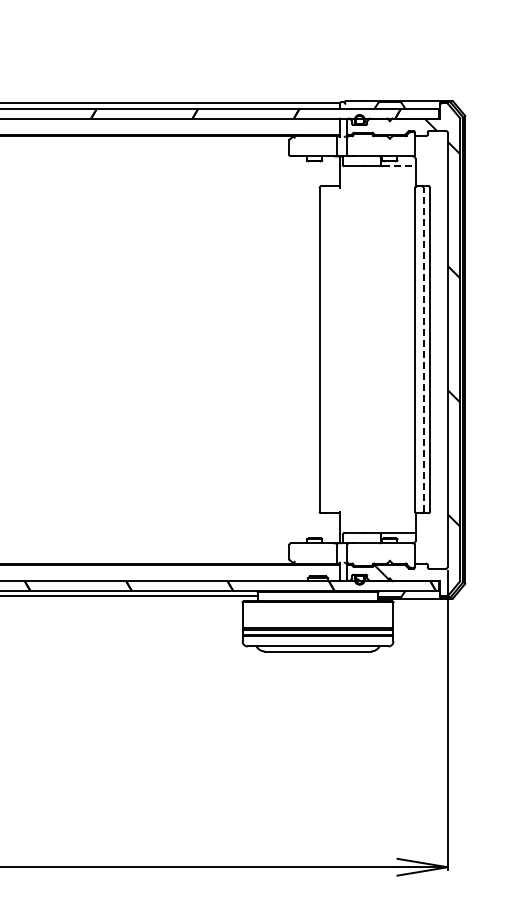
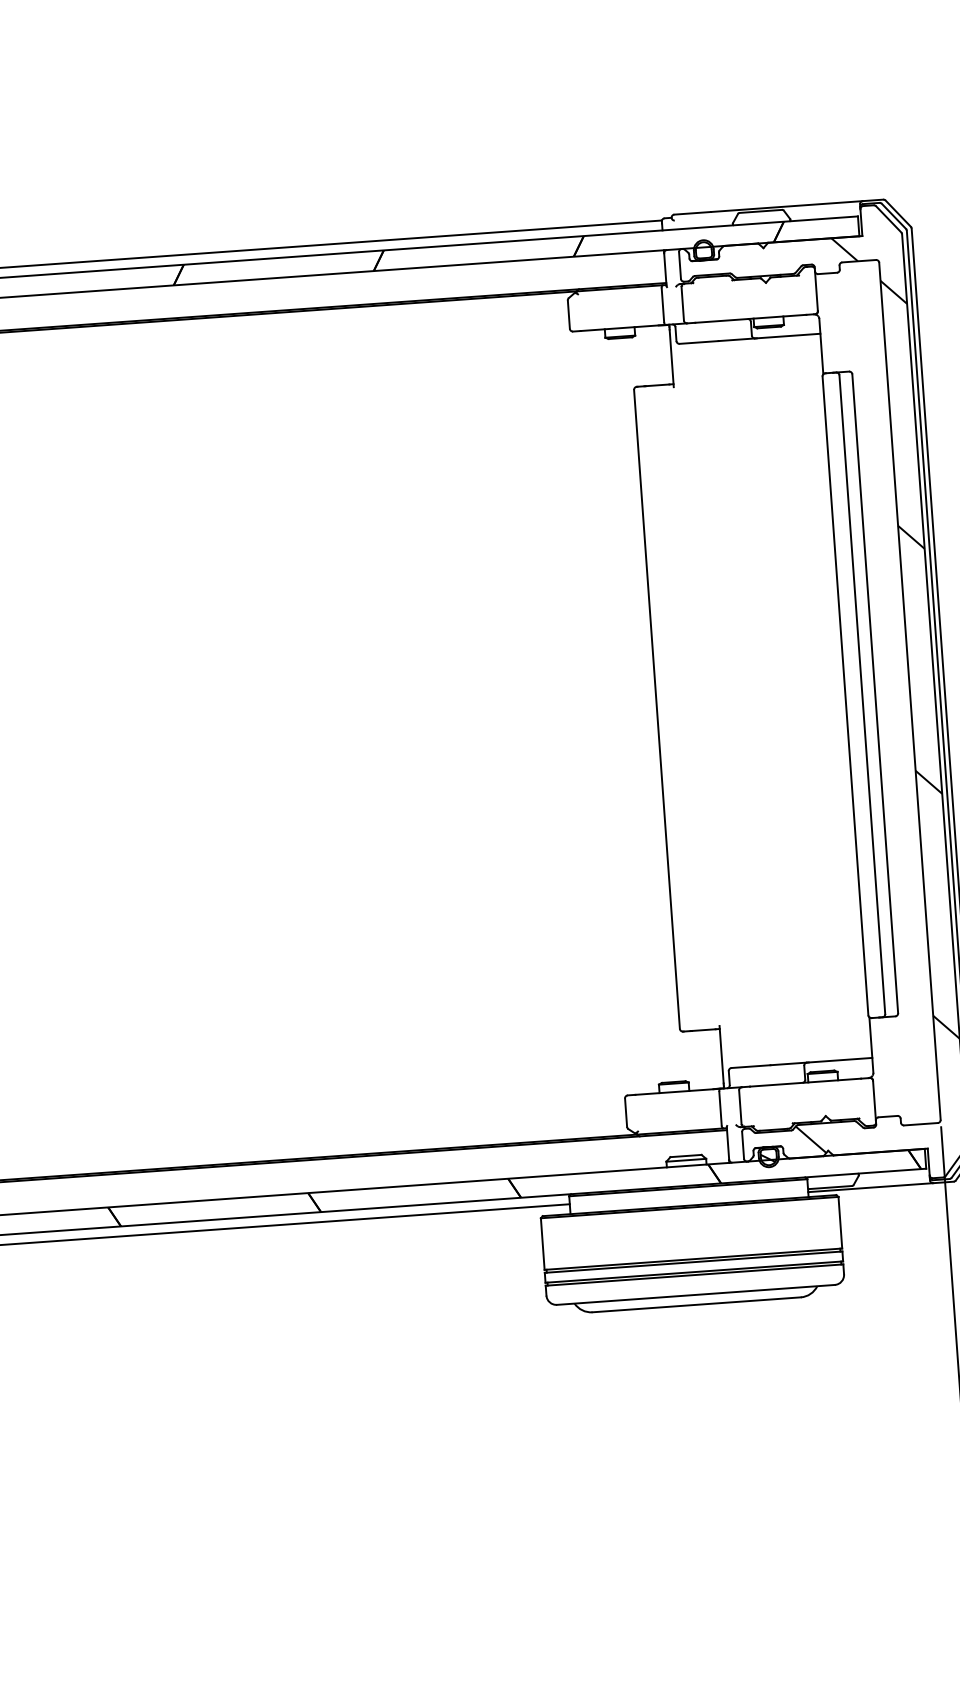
line: (399, 166) -> (788, 336), dashed -> solid
line: (423, 349) -> (862, 694), dashed -> solid

